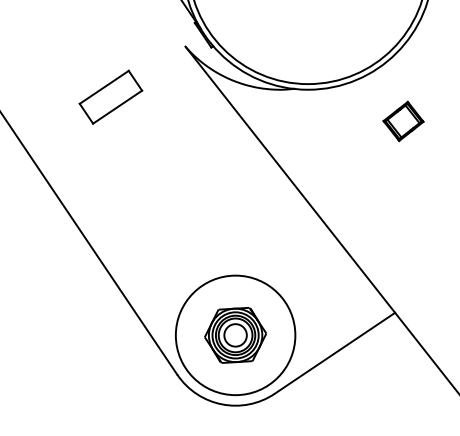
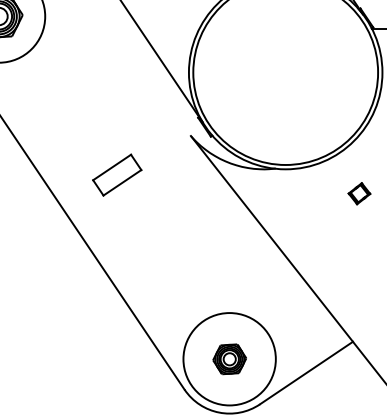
part: (111, 96) -> (117, 174), moved
part: (403, 121) -> (359, 193), size x0.7
part: (235, 335) -> (229, 359), size x0.7

